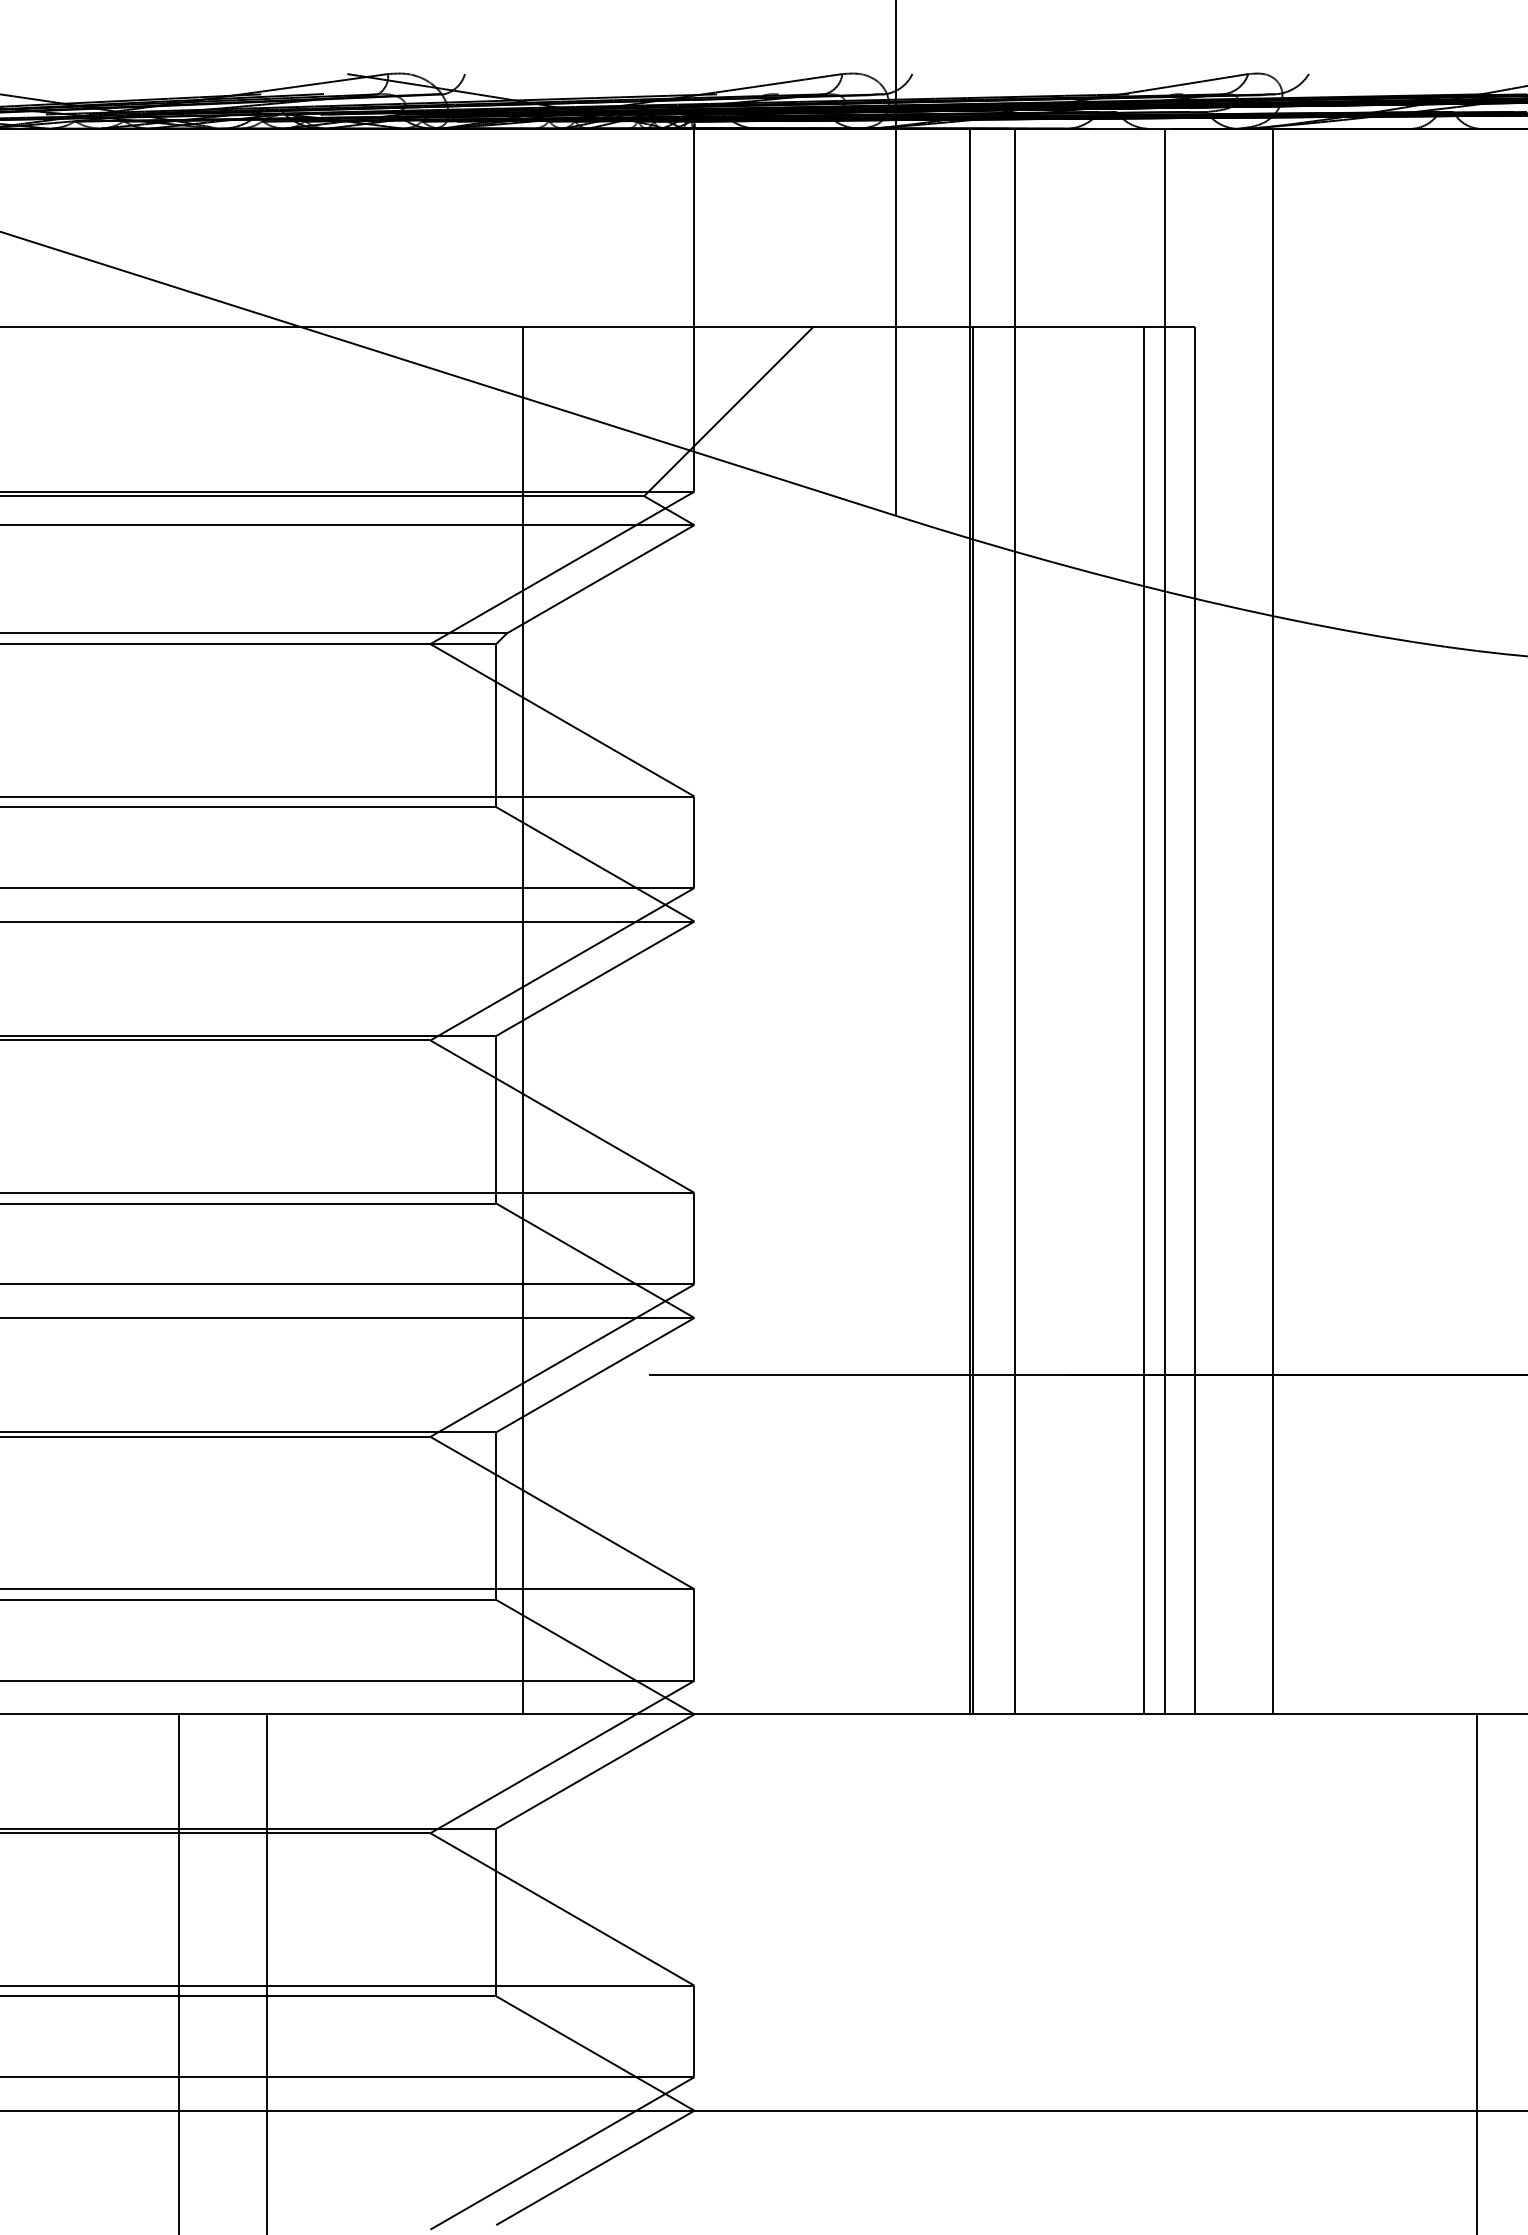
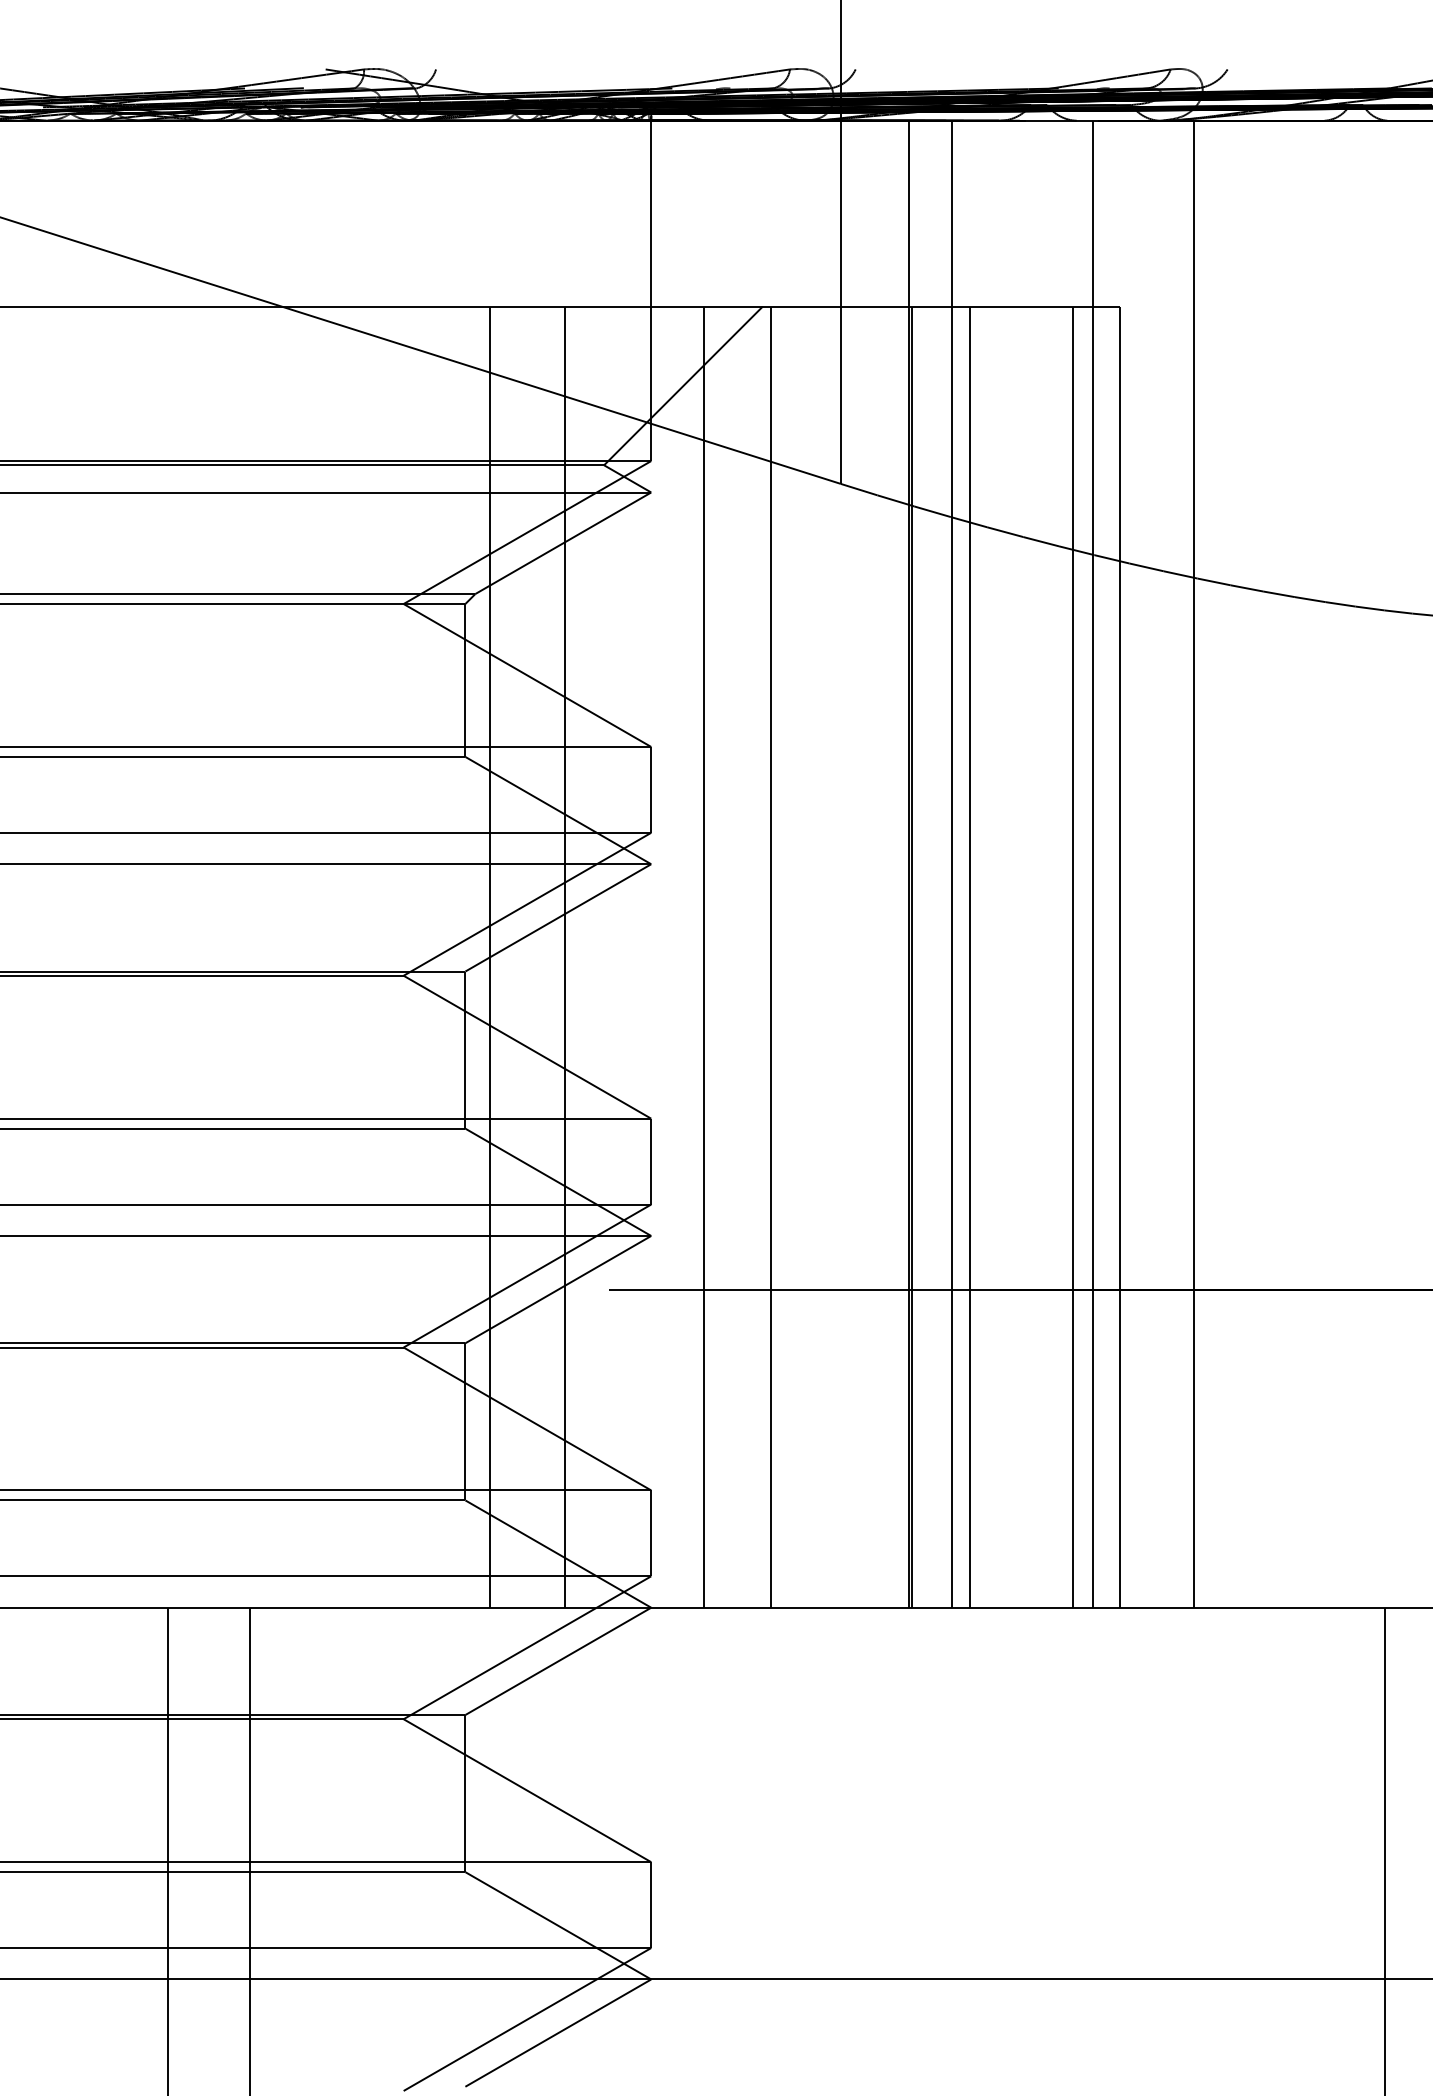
line: (601, 1019) -> (564, 956), added
line: (751, 1019) -> (704, 956), added
line: (822, 1019) -> (771, 956), added
line: (1033, 1019) -> (969, 956), added

